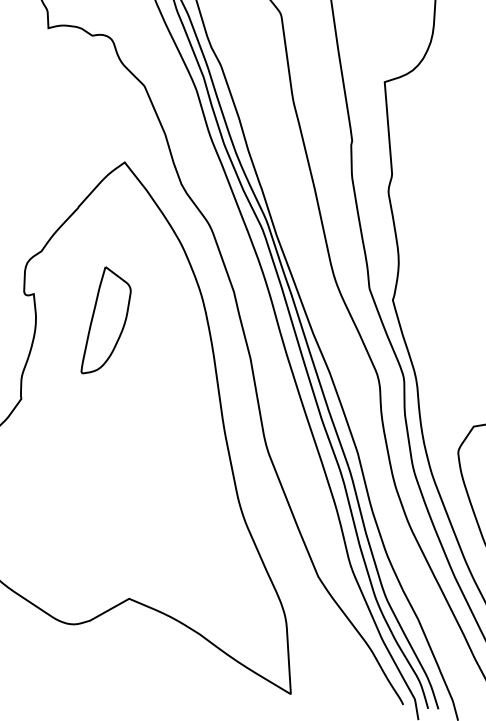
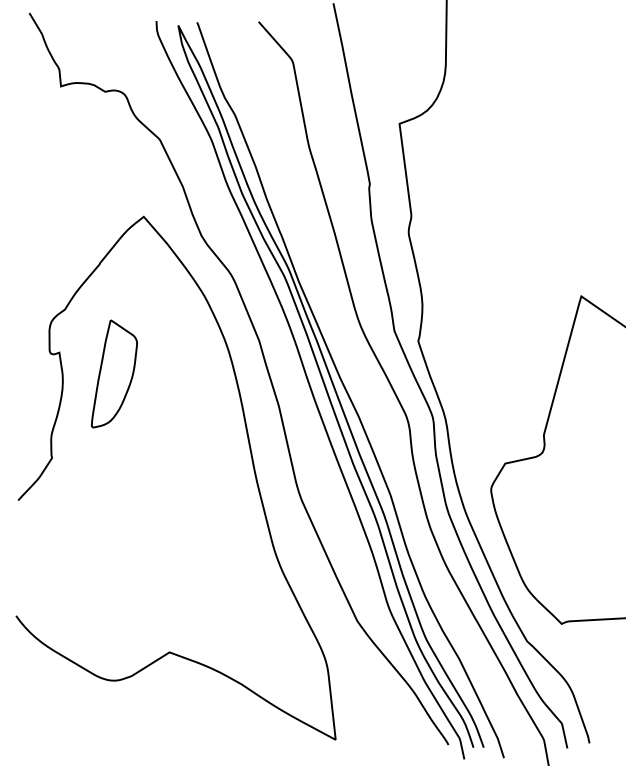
part: (105, 320) -> (113, 373), moved

